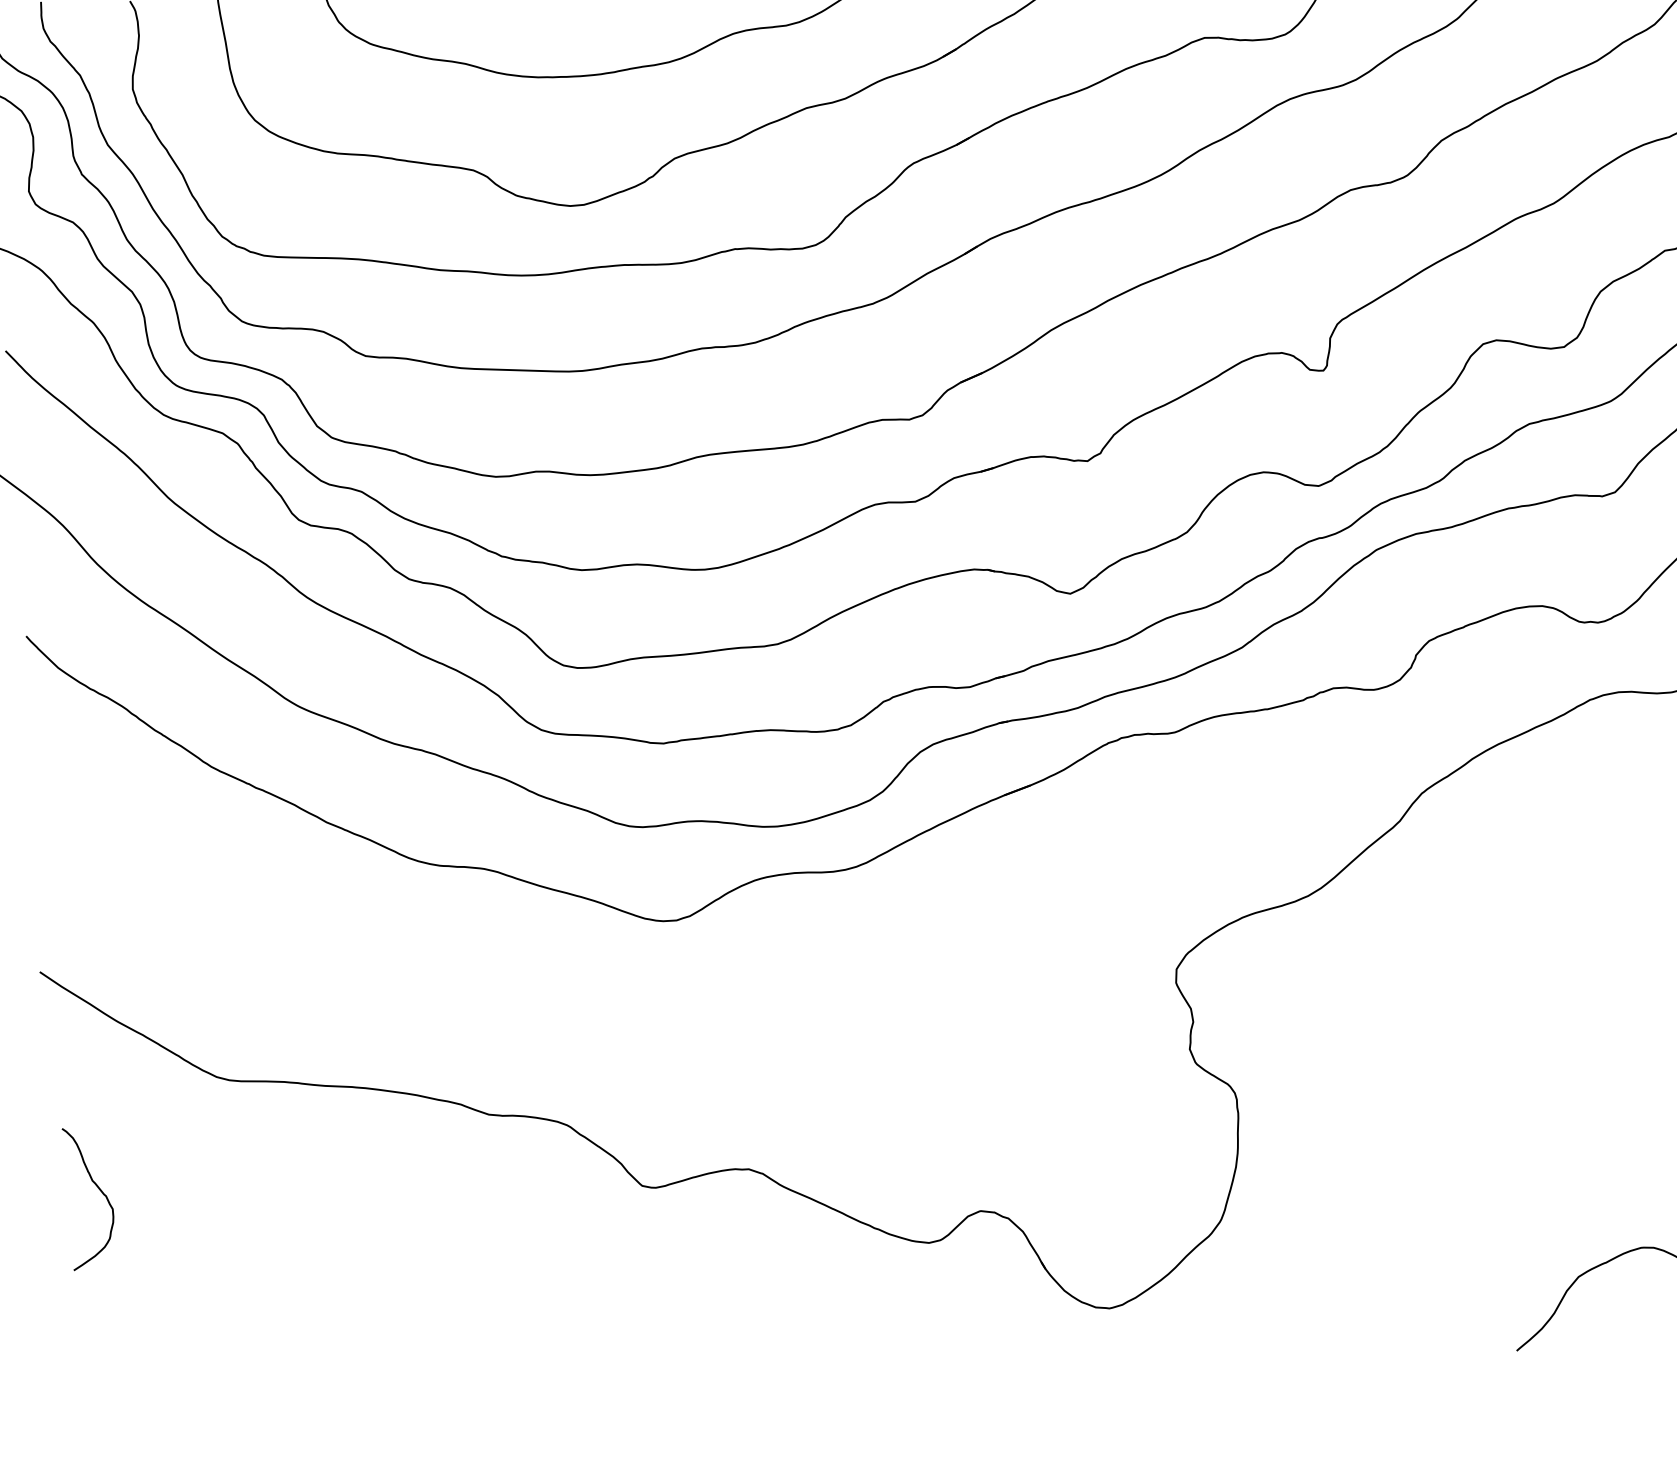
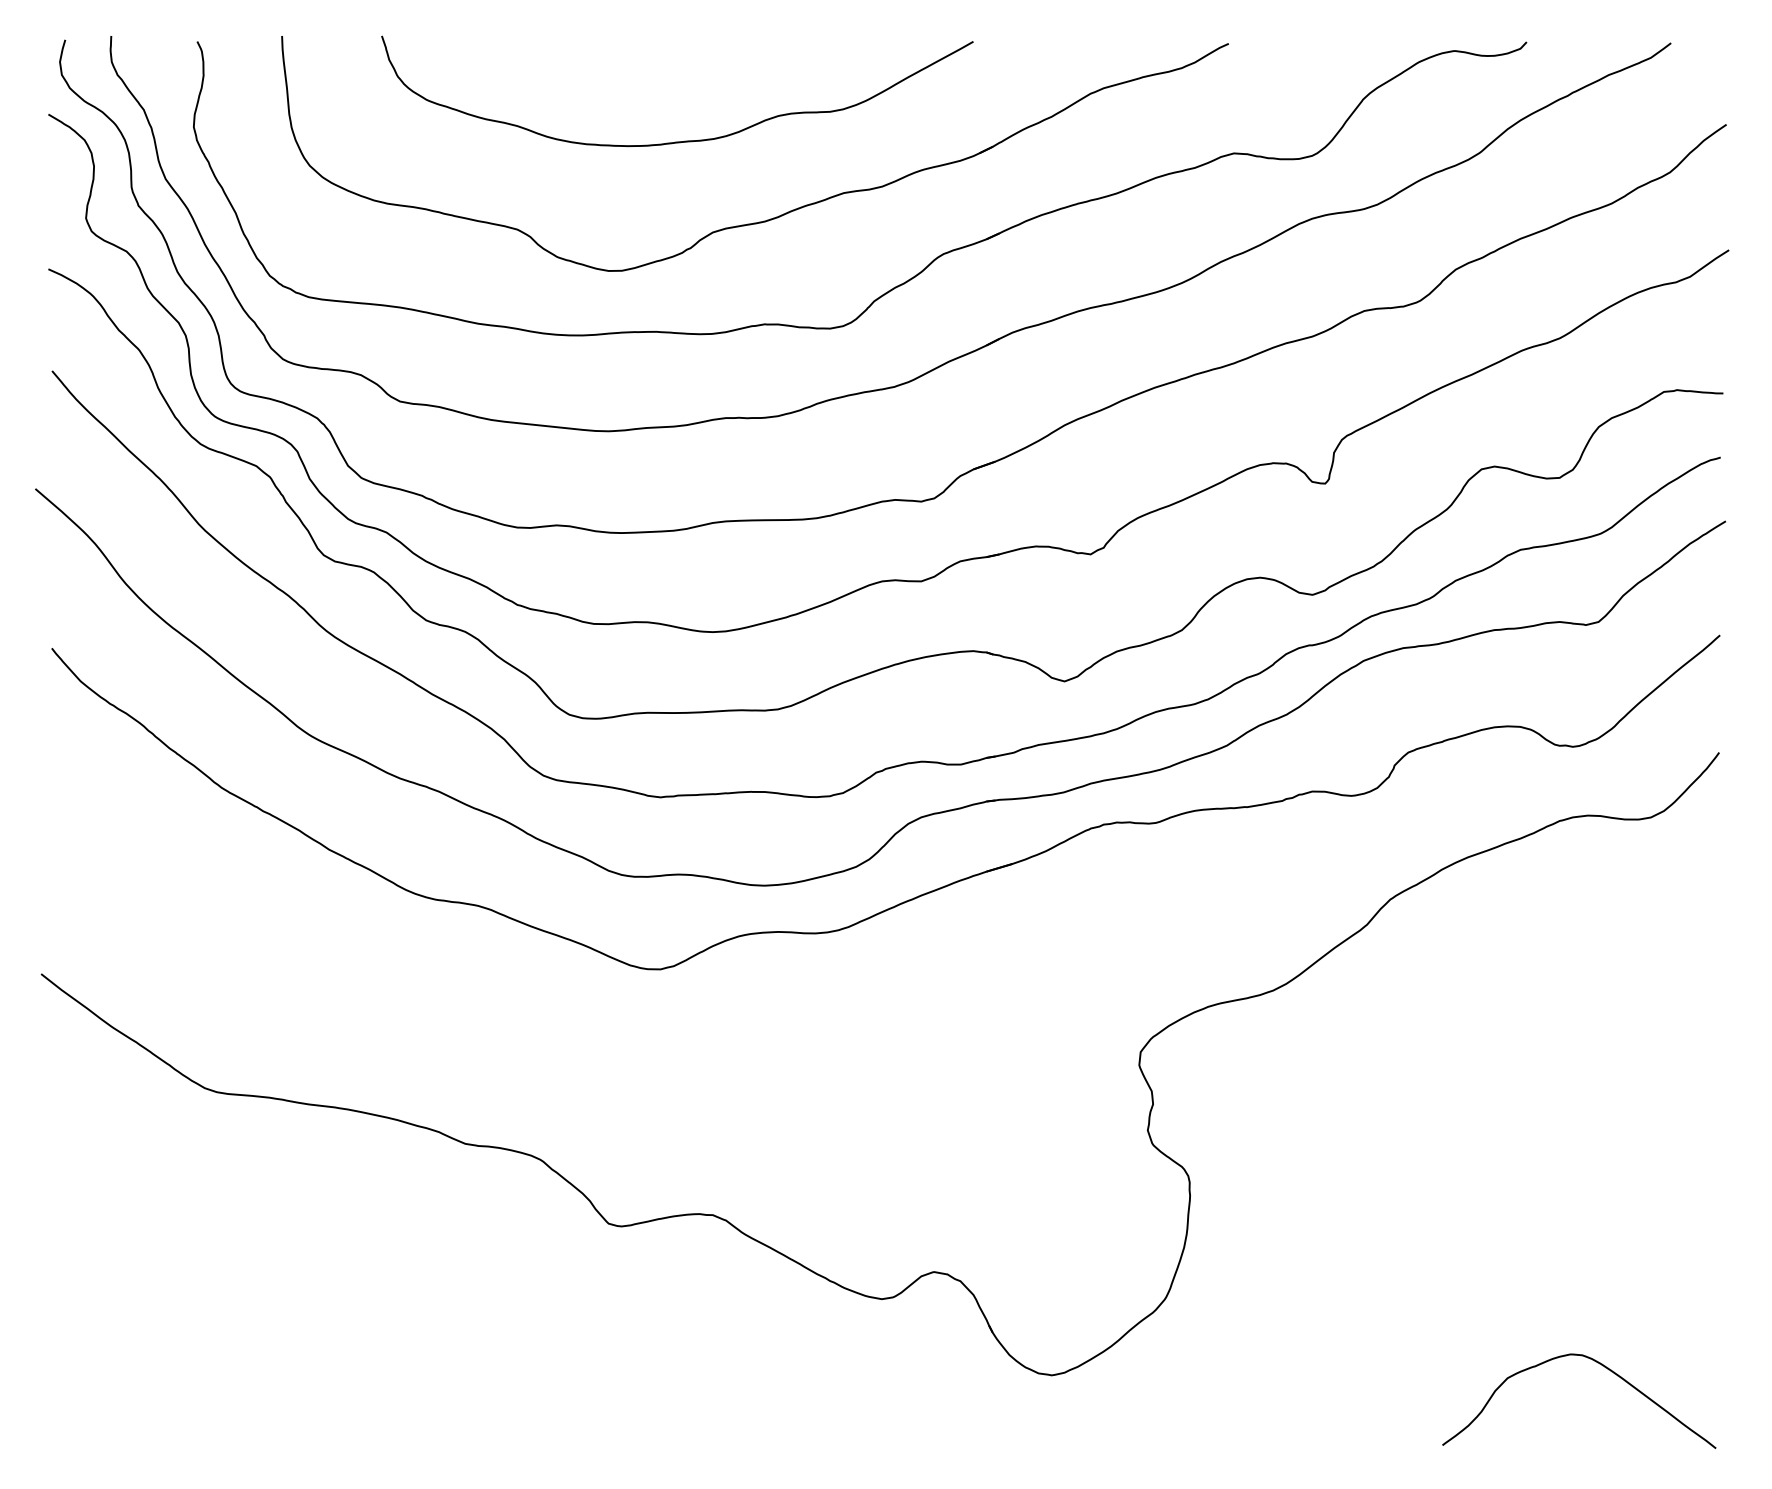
curve: (98, 1189) -> (82, 1188), removed

